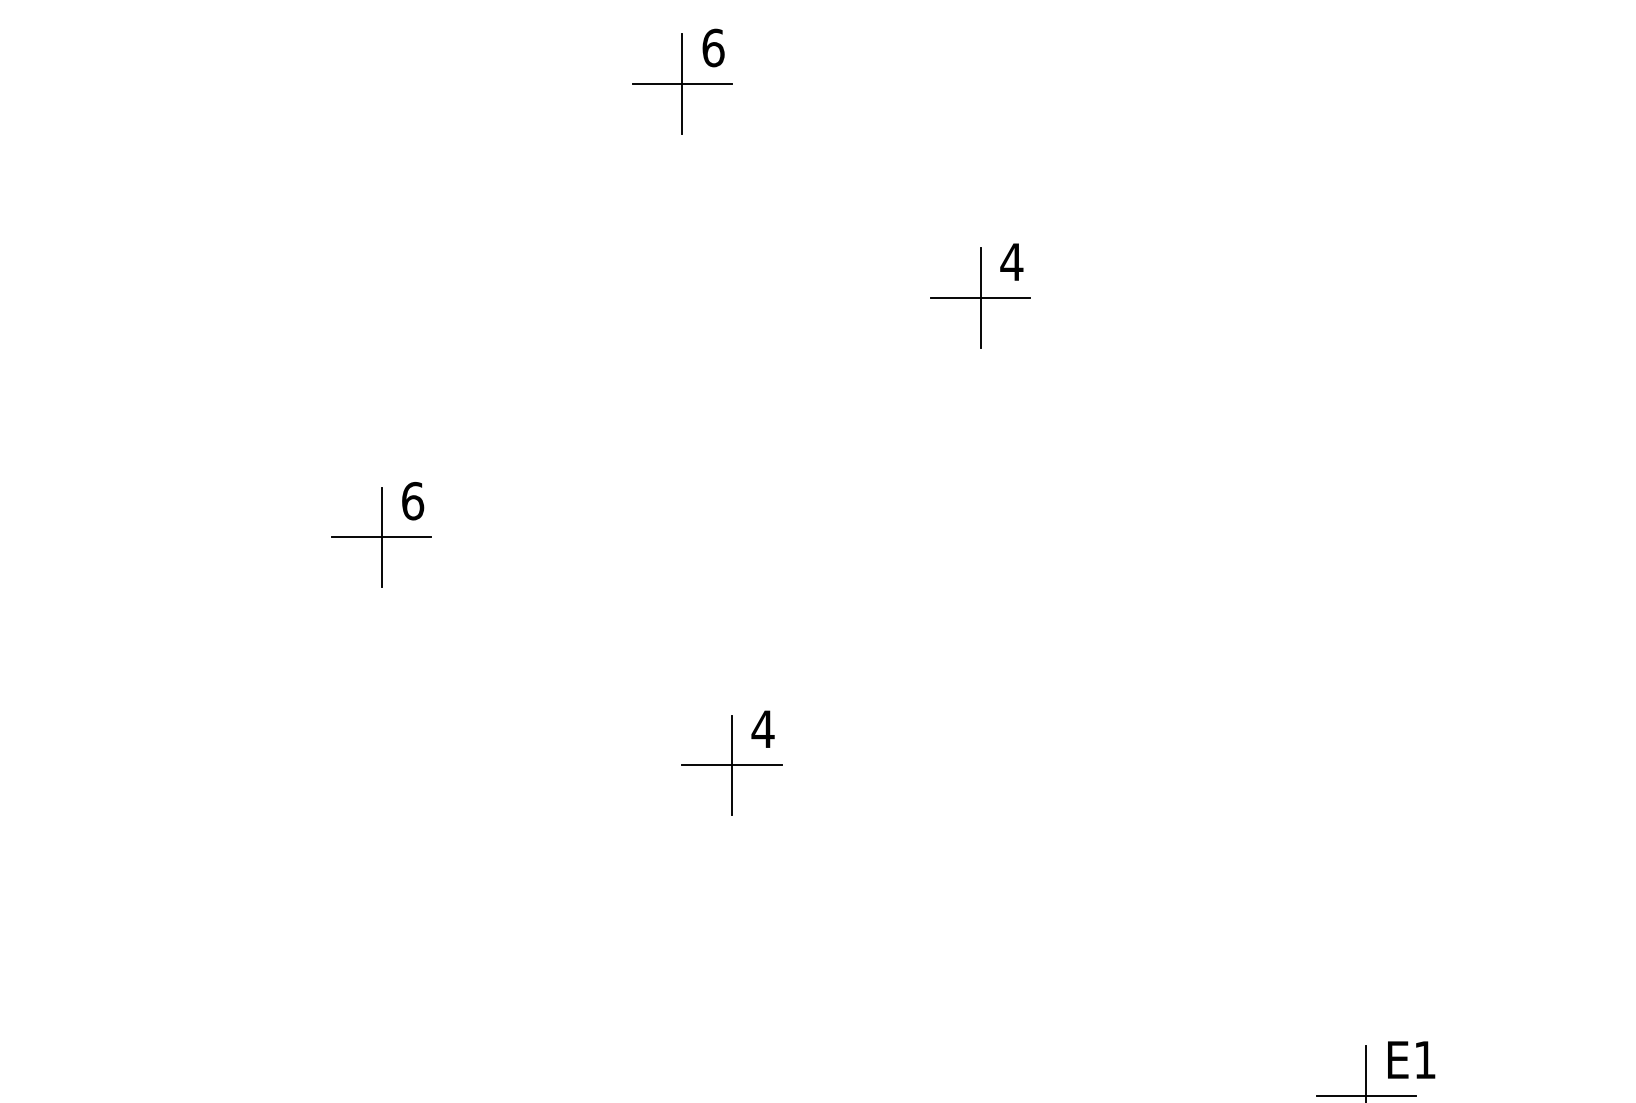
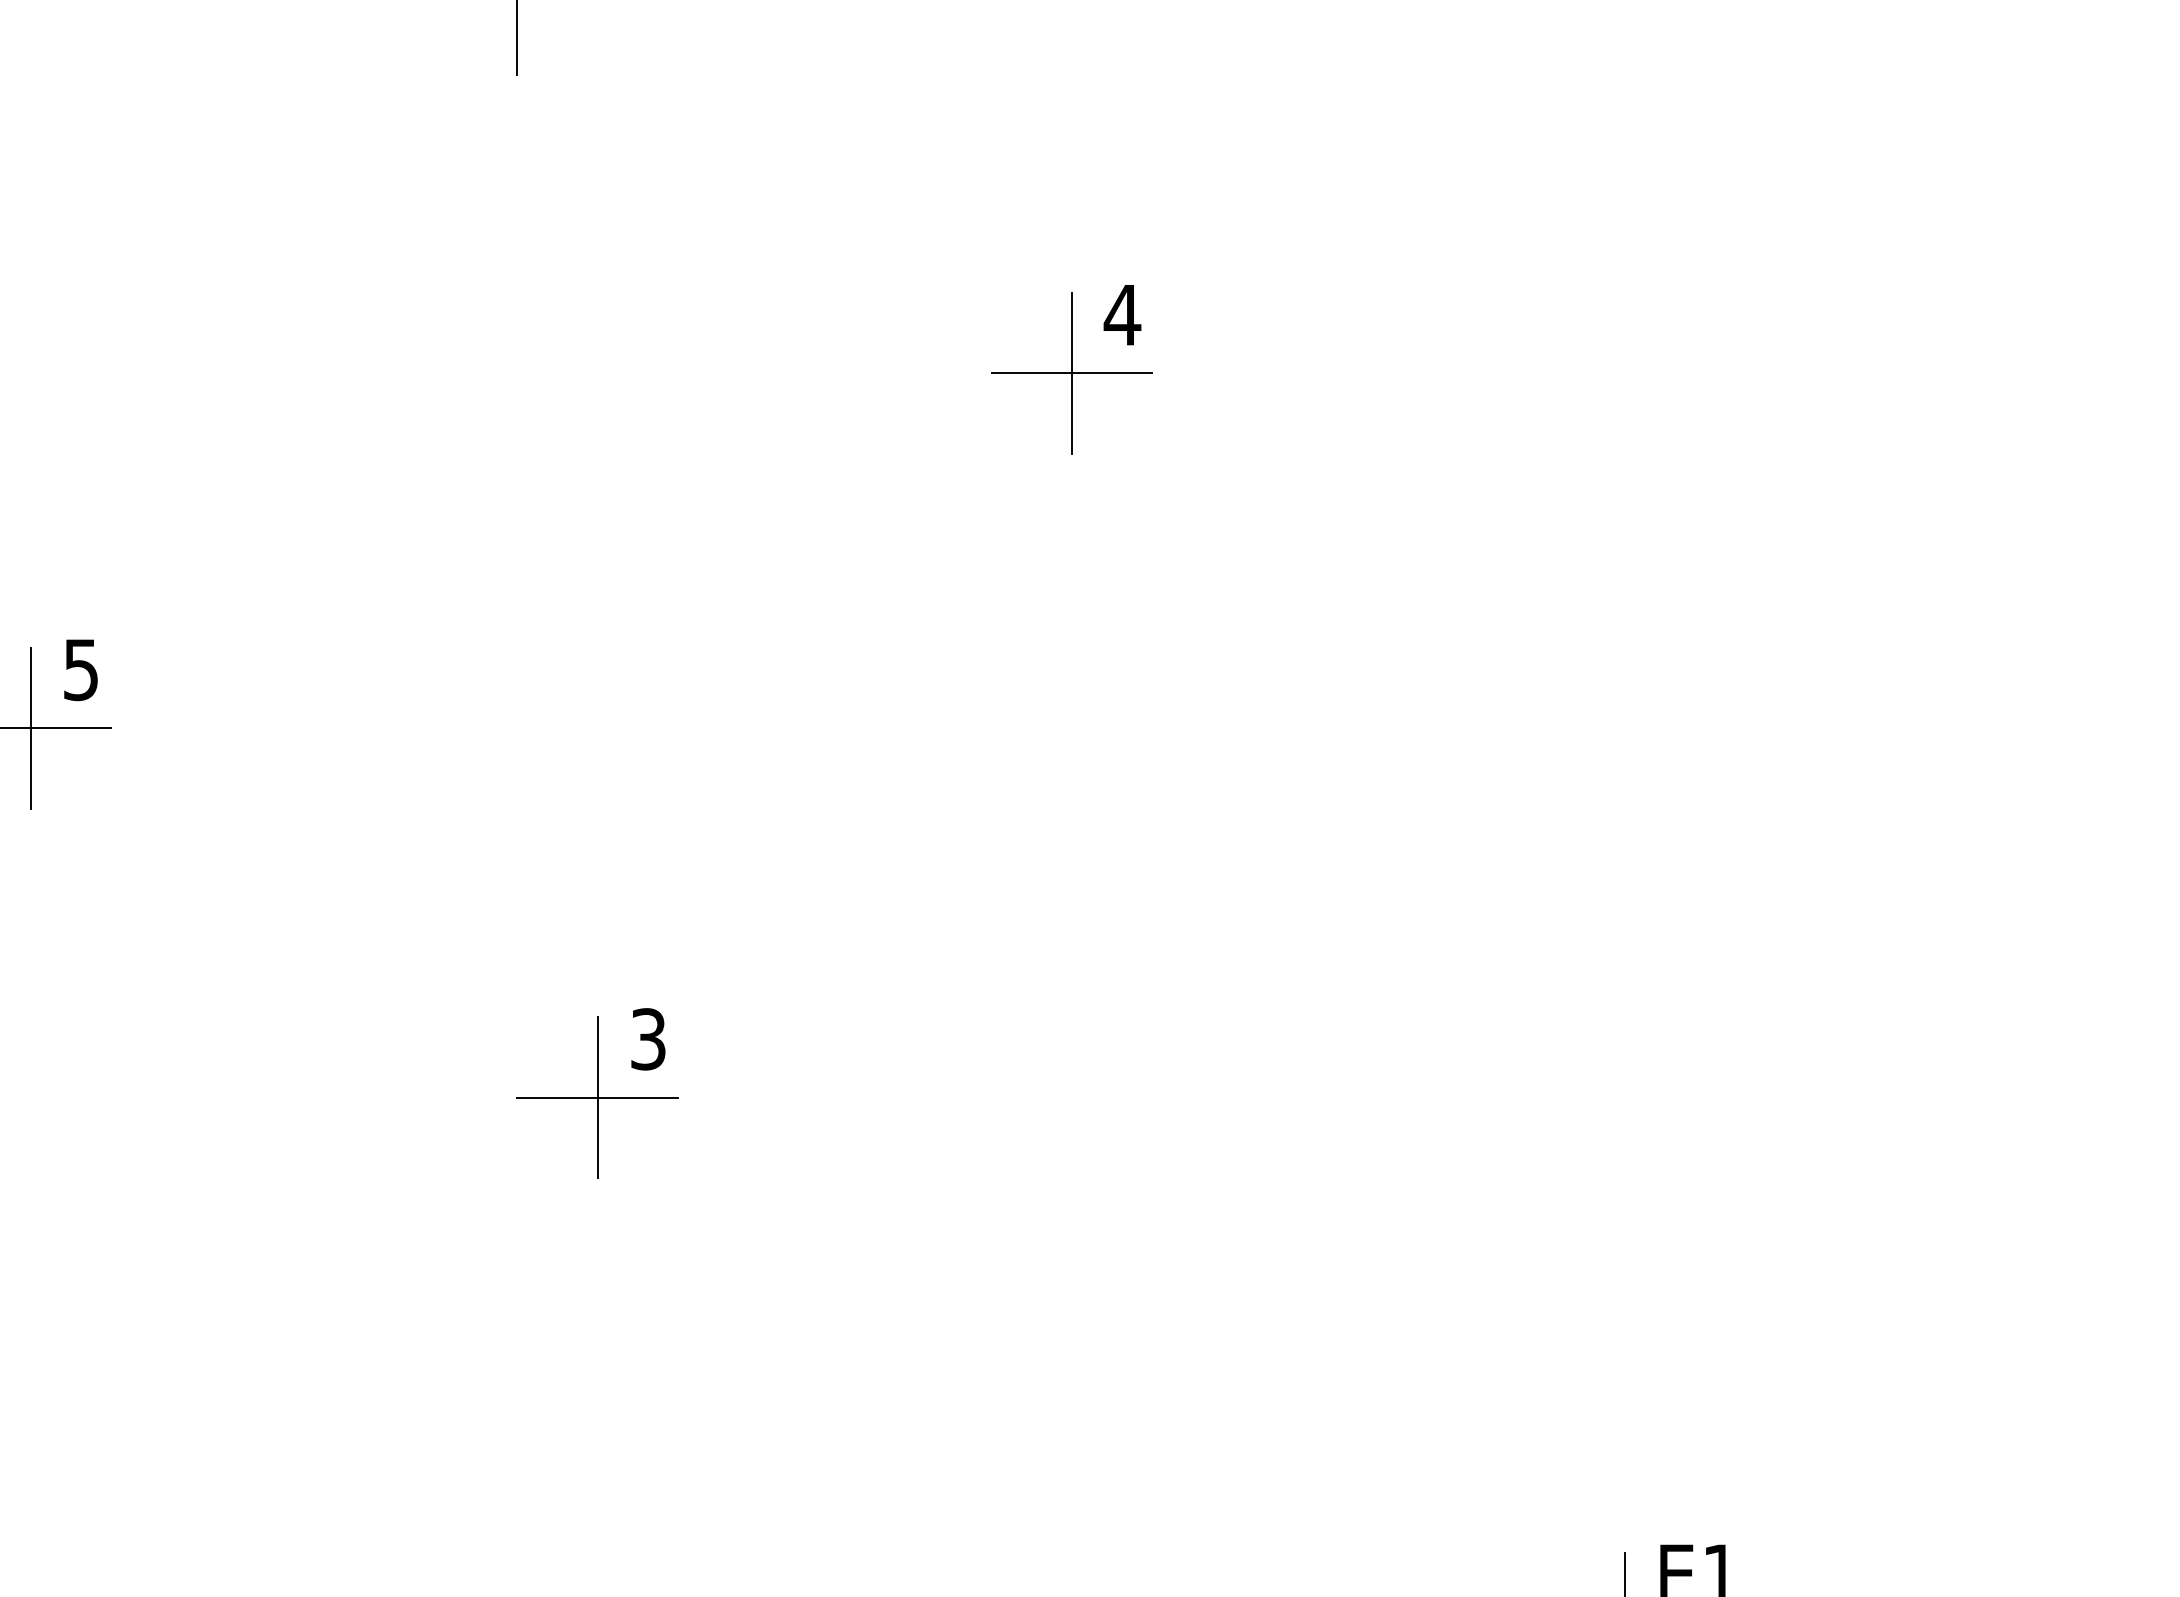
part: (980, 297) -> (1071, 372), moved
text: (413, 500) -> (82, 668), 6 -> 5
text: (762, 729) -> (647, 1039), 4 -> 3

